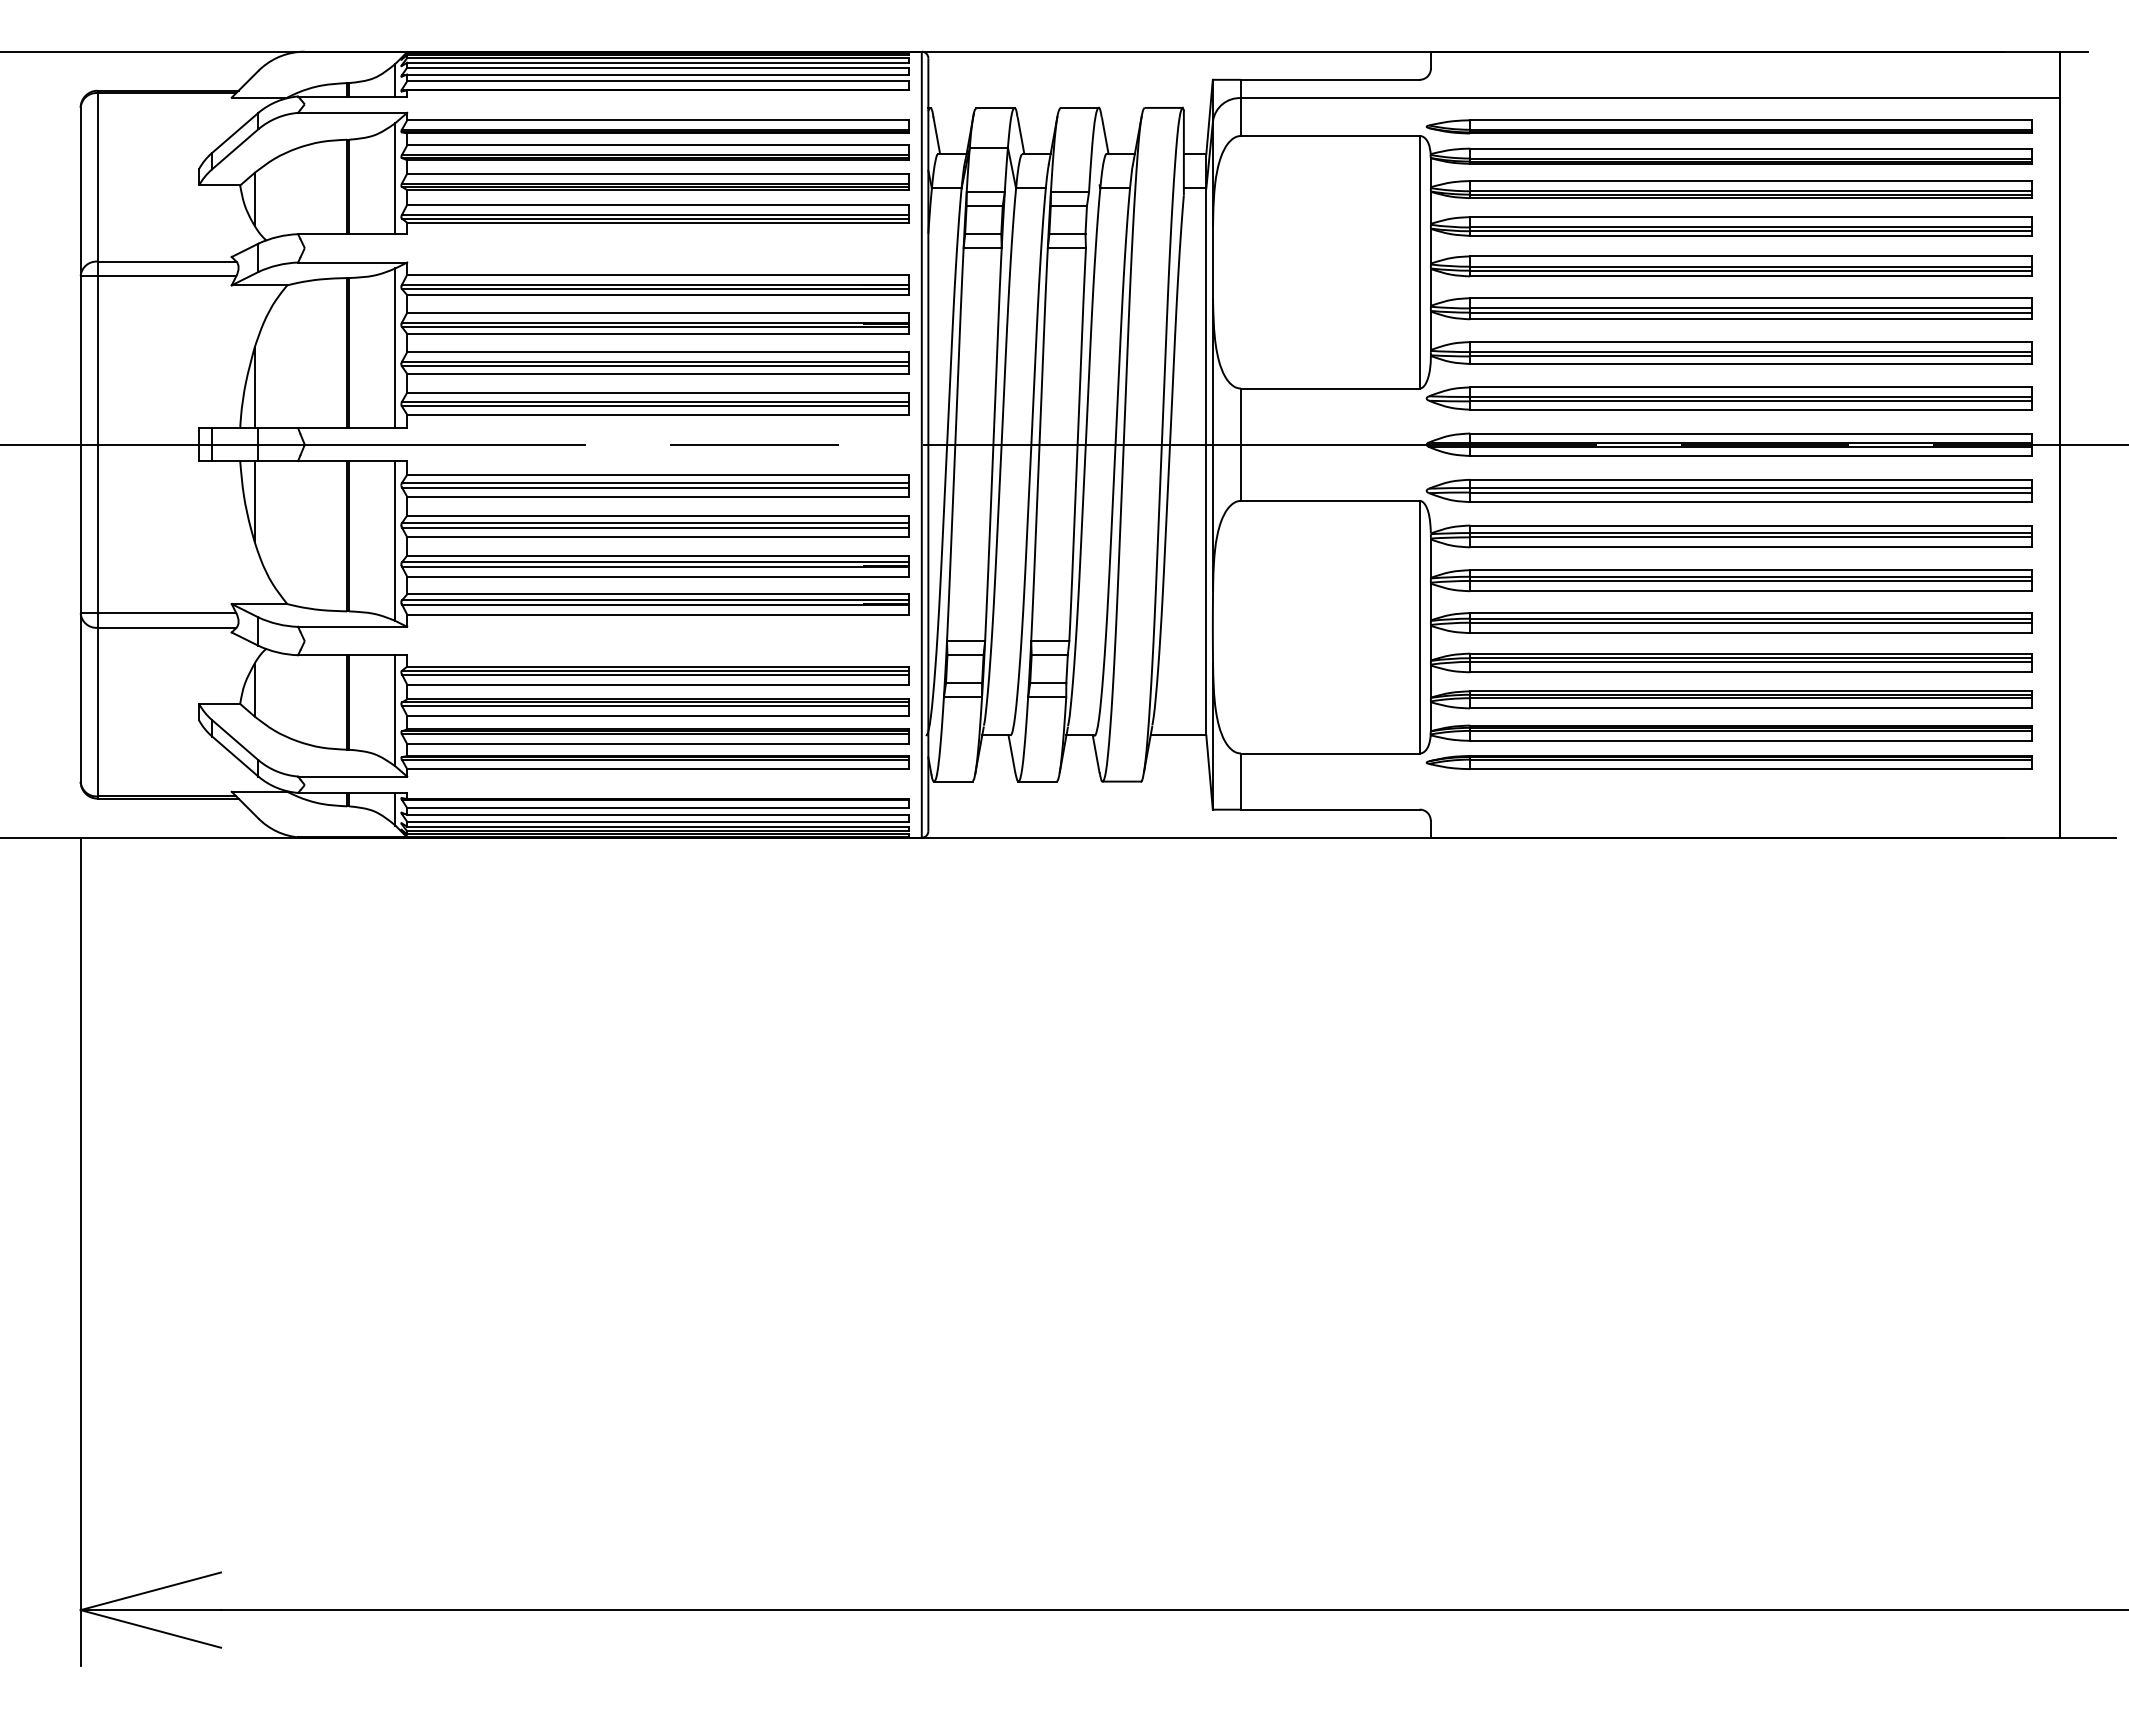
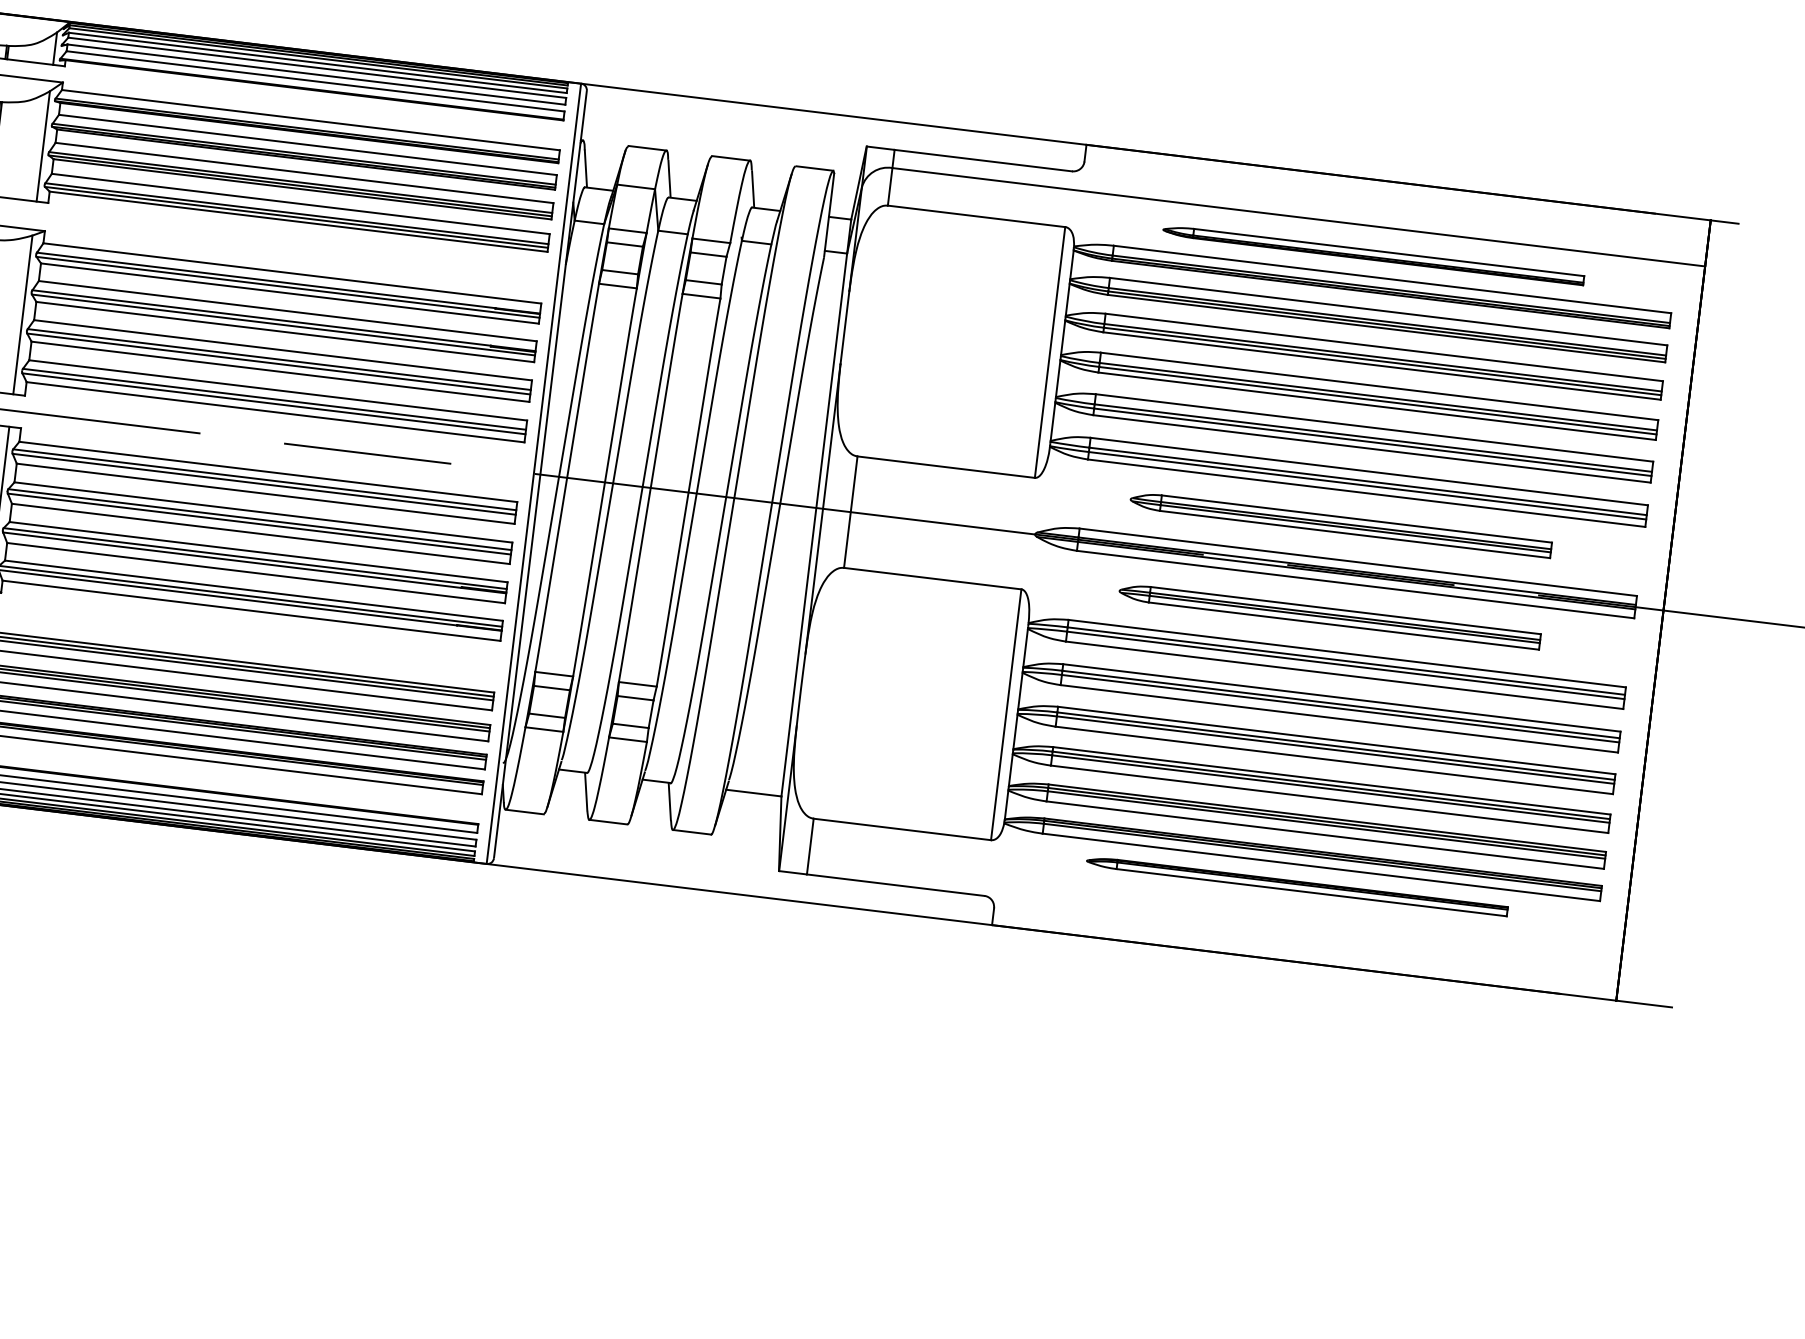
part: (1728, 126) -> (1372, 254), size x0.7
part: (1728, 398) -> (1340, 524), size x0.7
part: (1728, 490) -> (1329, 616), size x0.7
part: (1728, 762) -> (1296, 886), size x0.7

